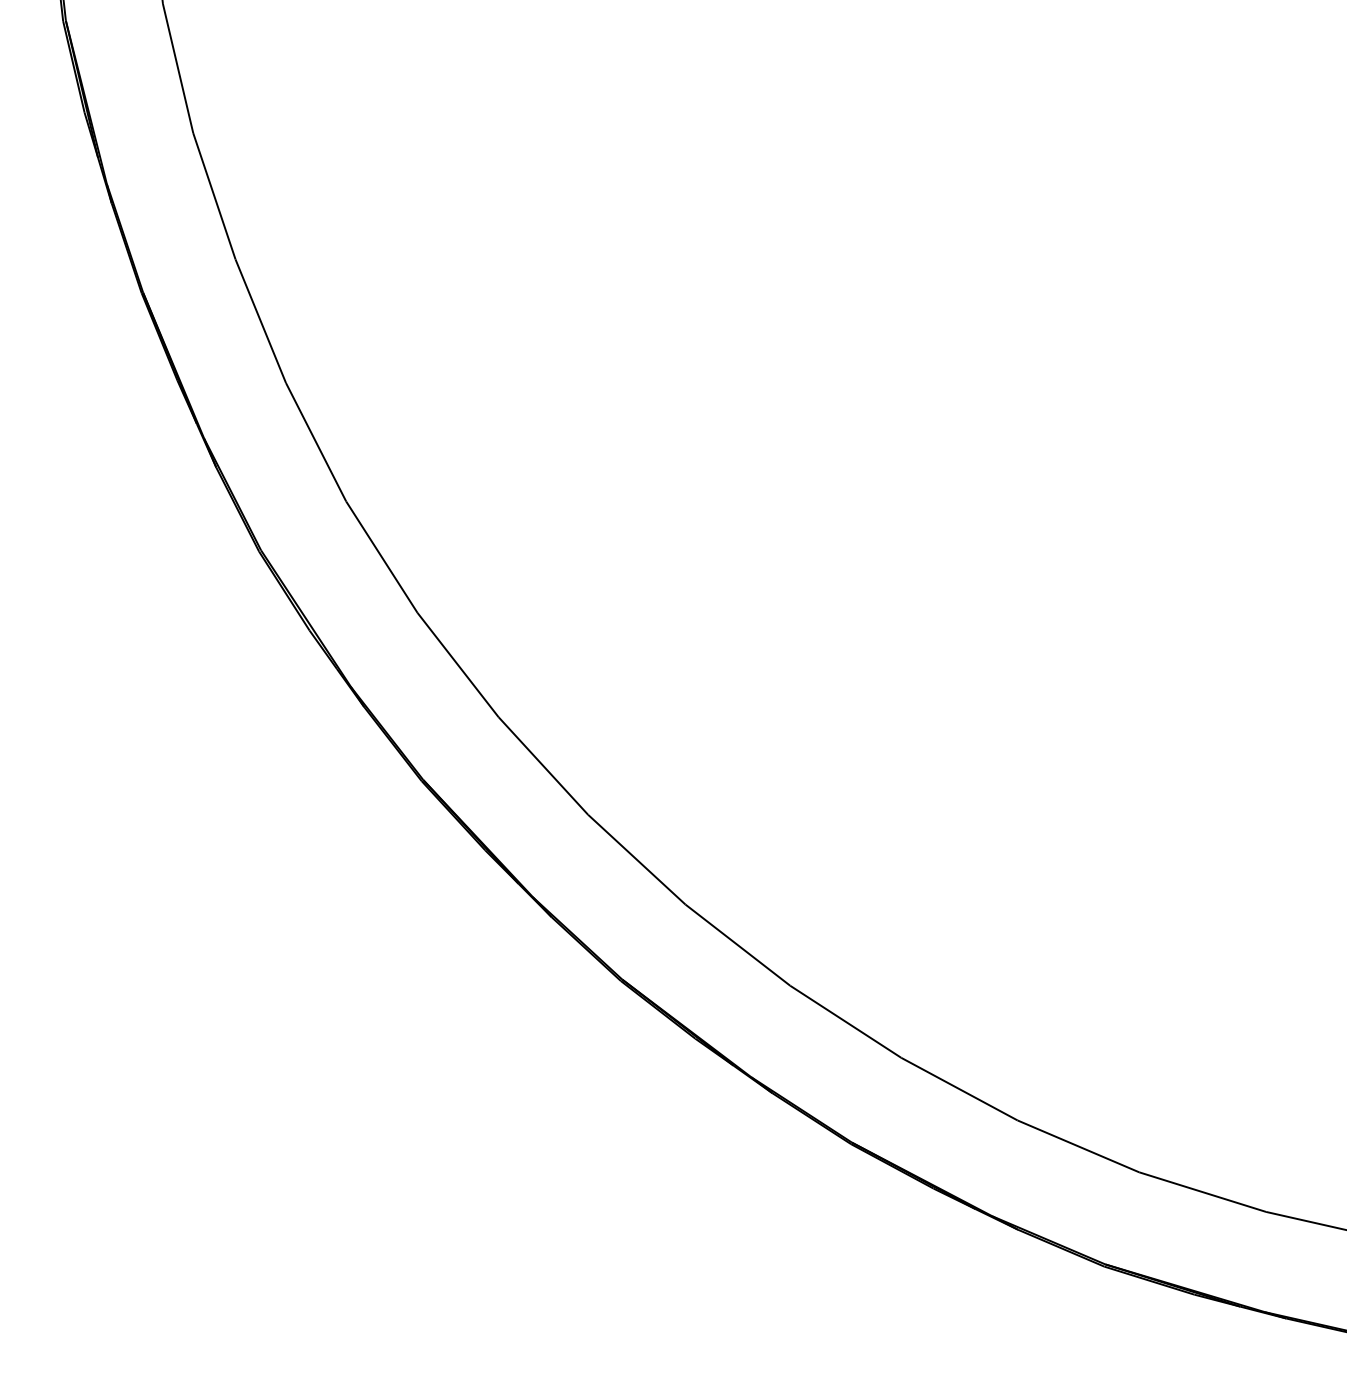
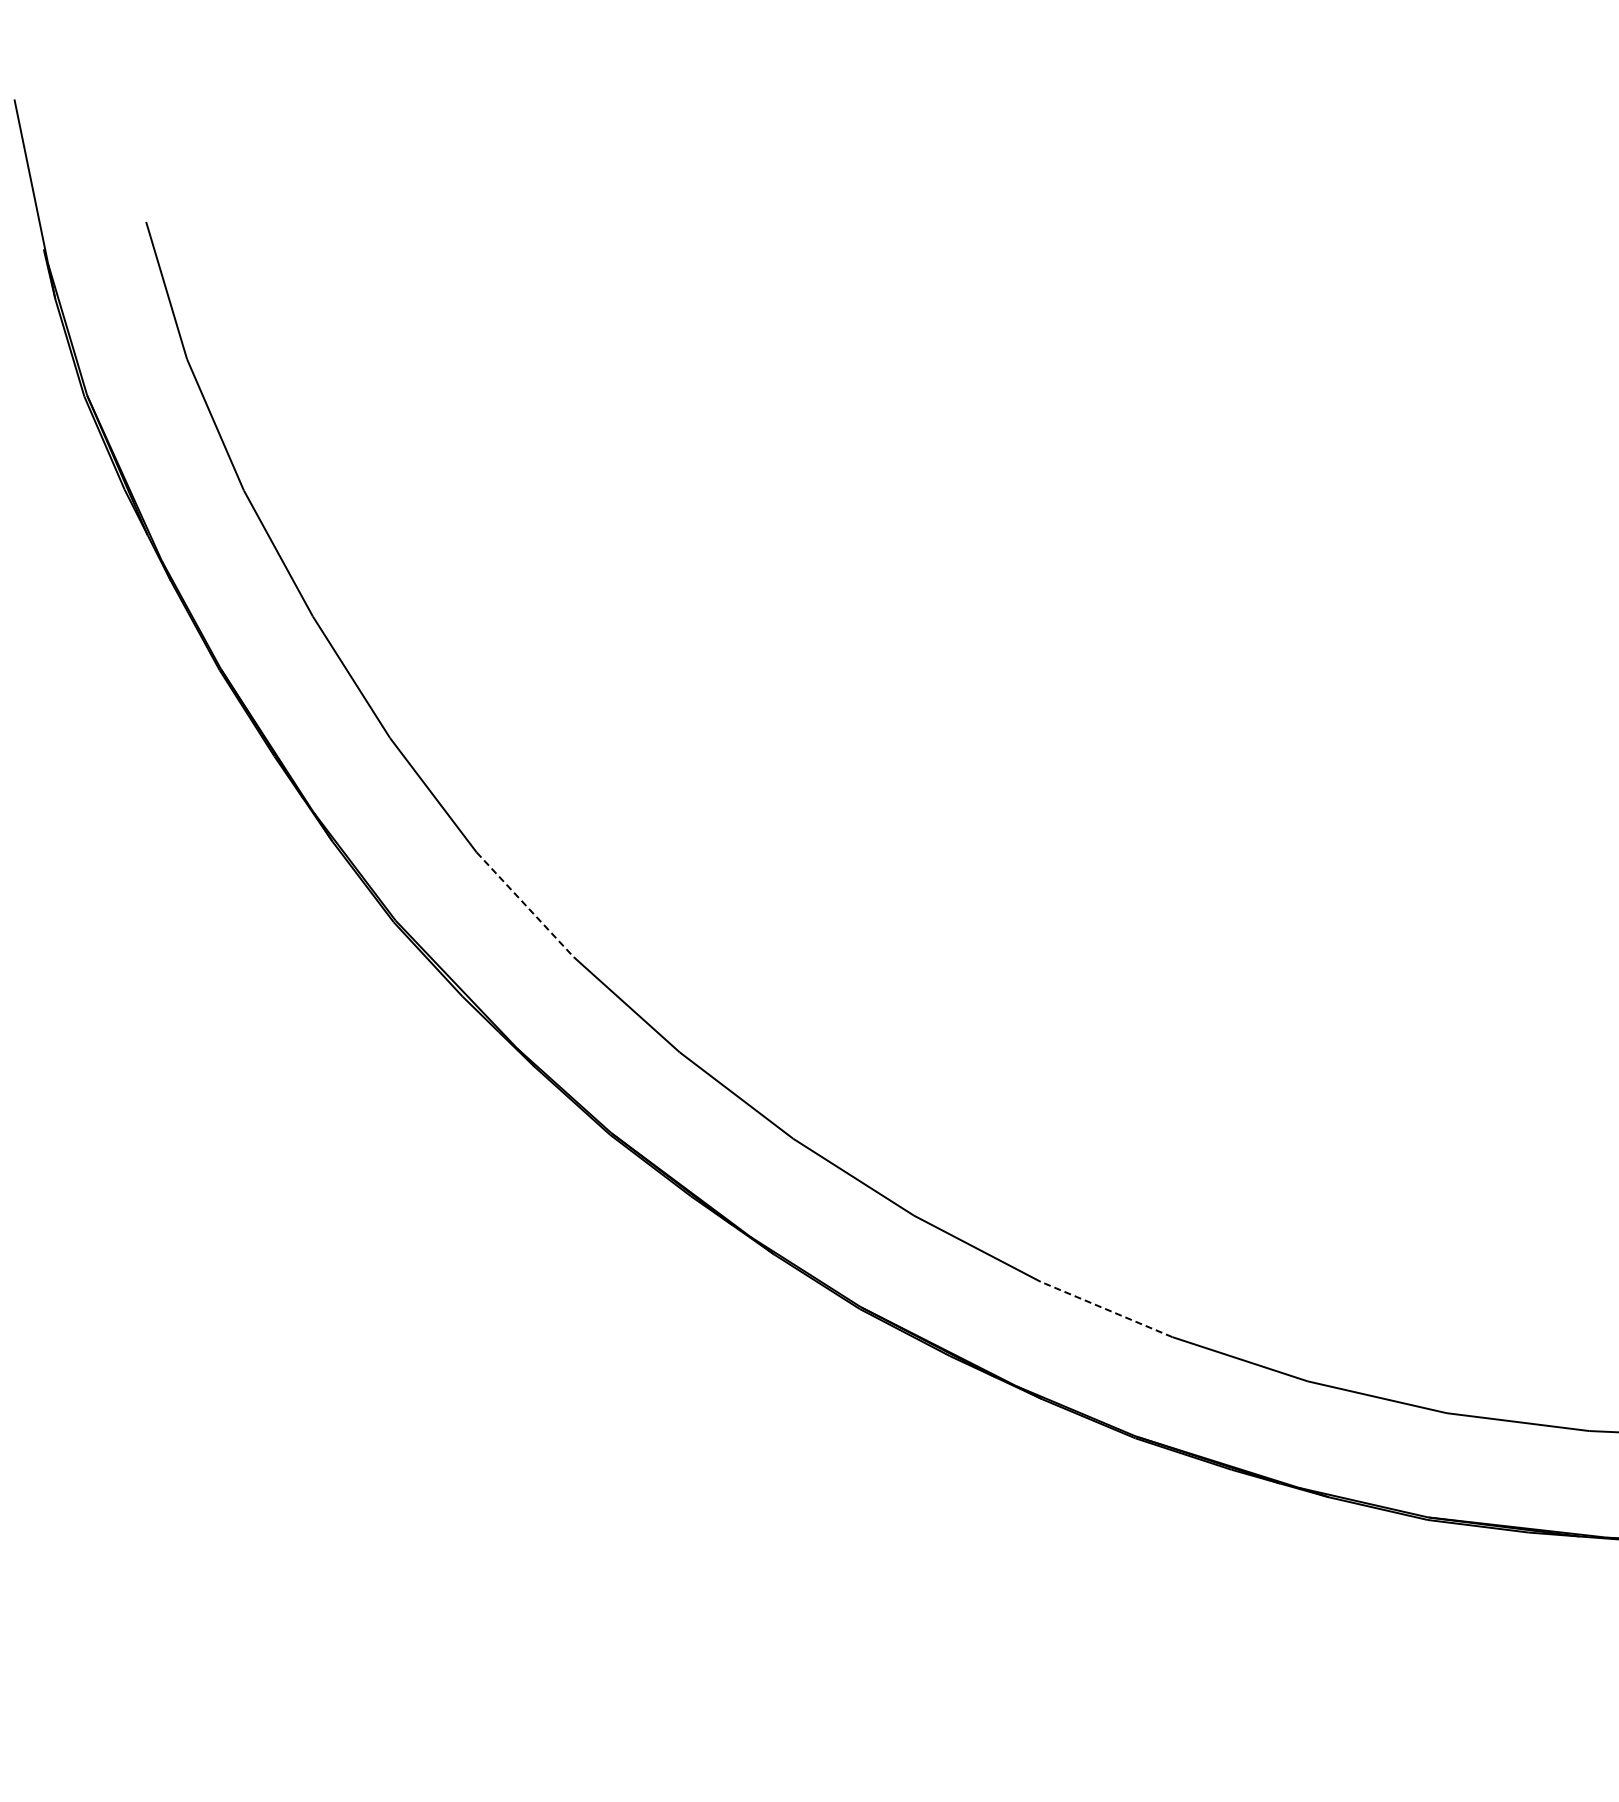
line: (382, 557) -> (525, 905), solid -> dashed
line: (845, 1021) -> (1106, 1309), solid -> dashed

